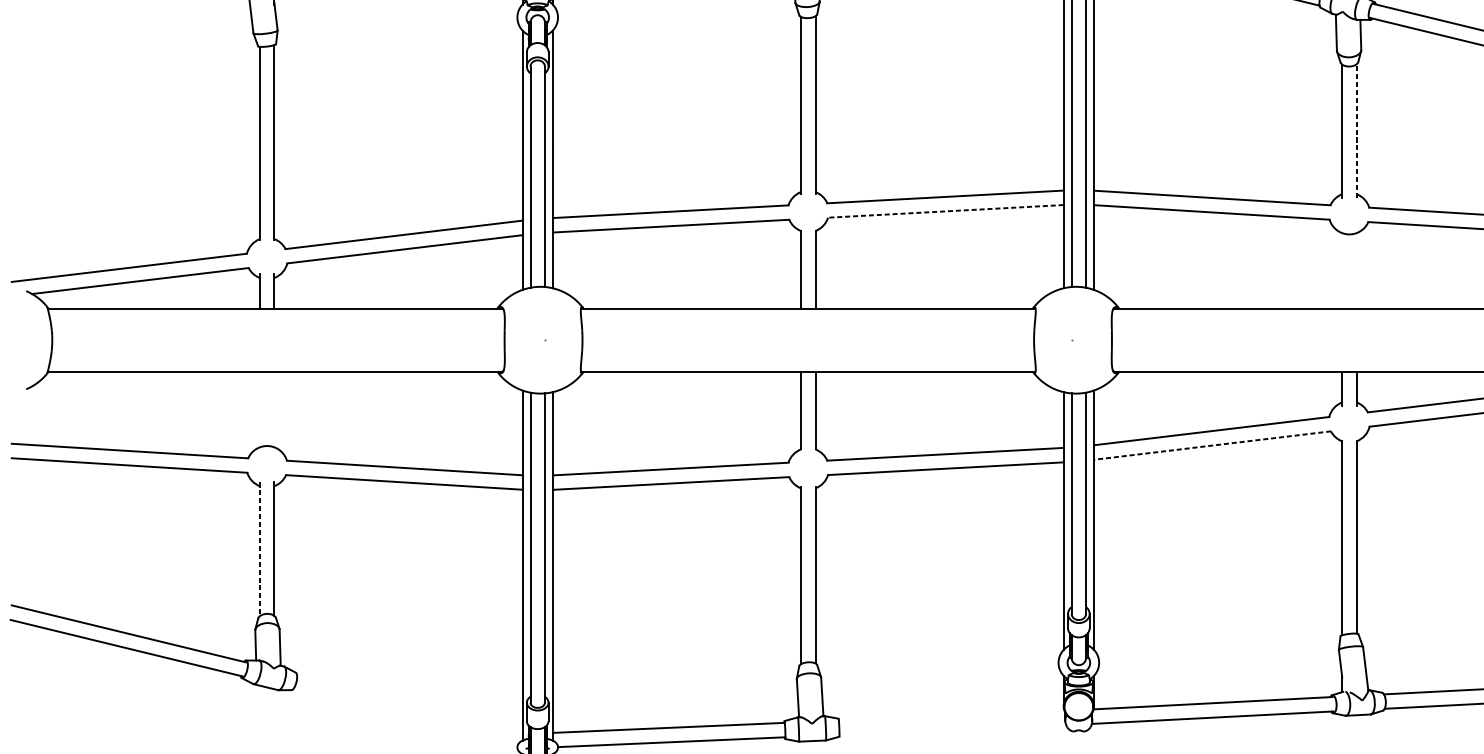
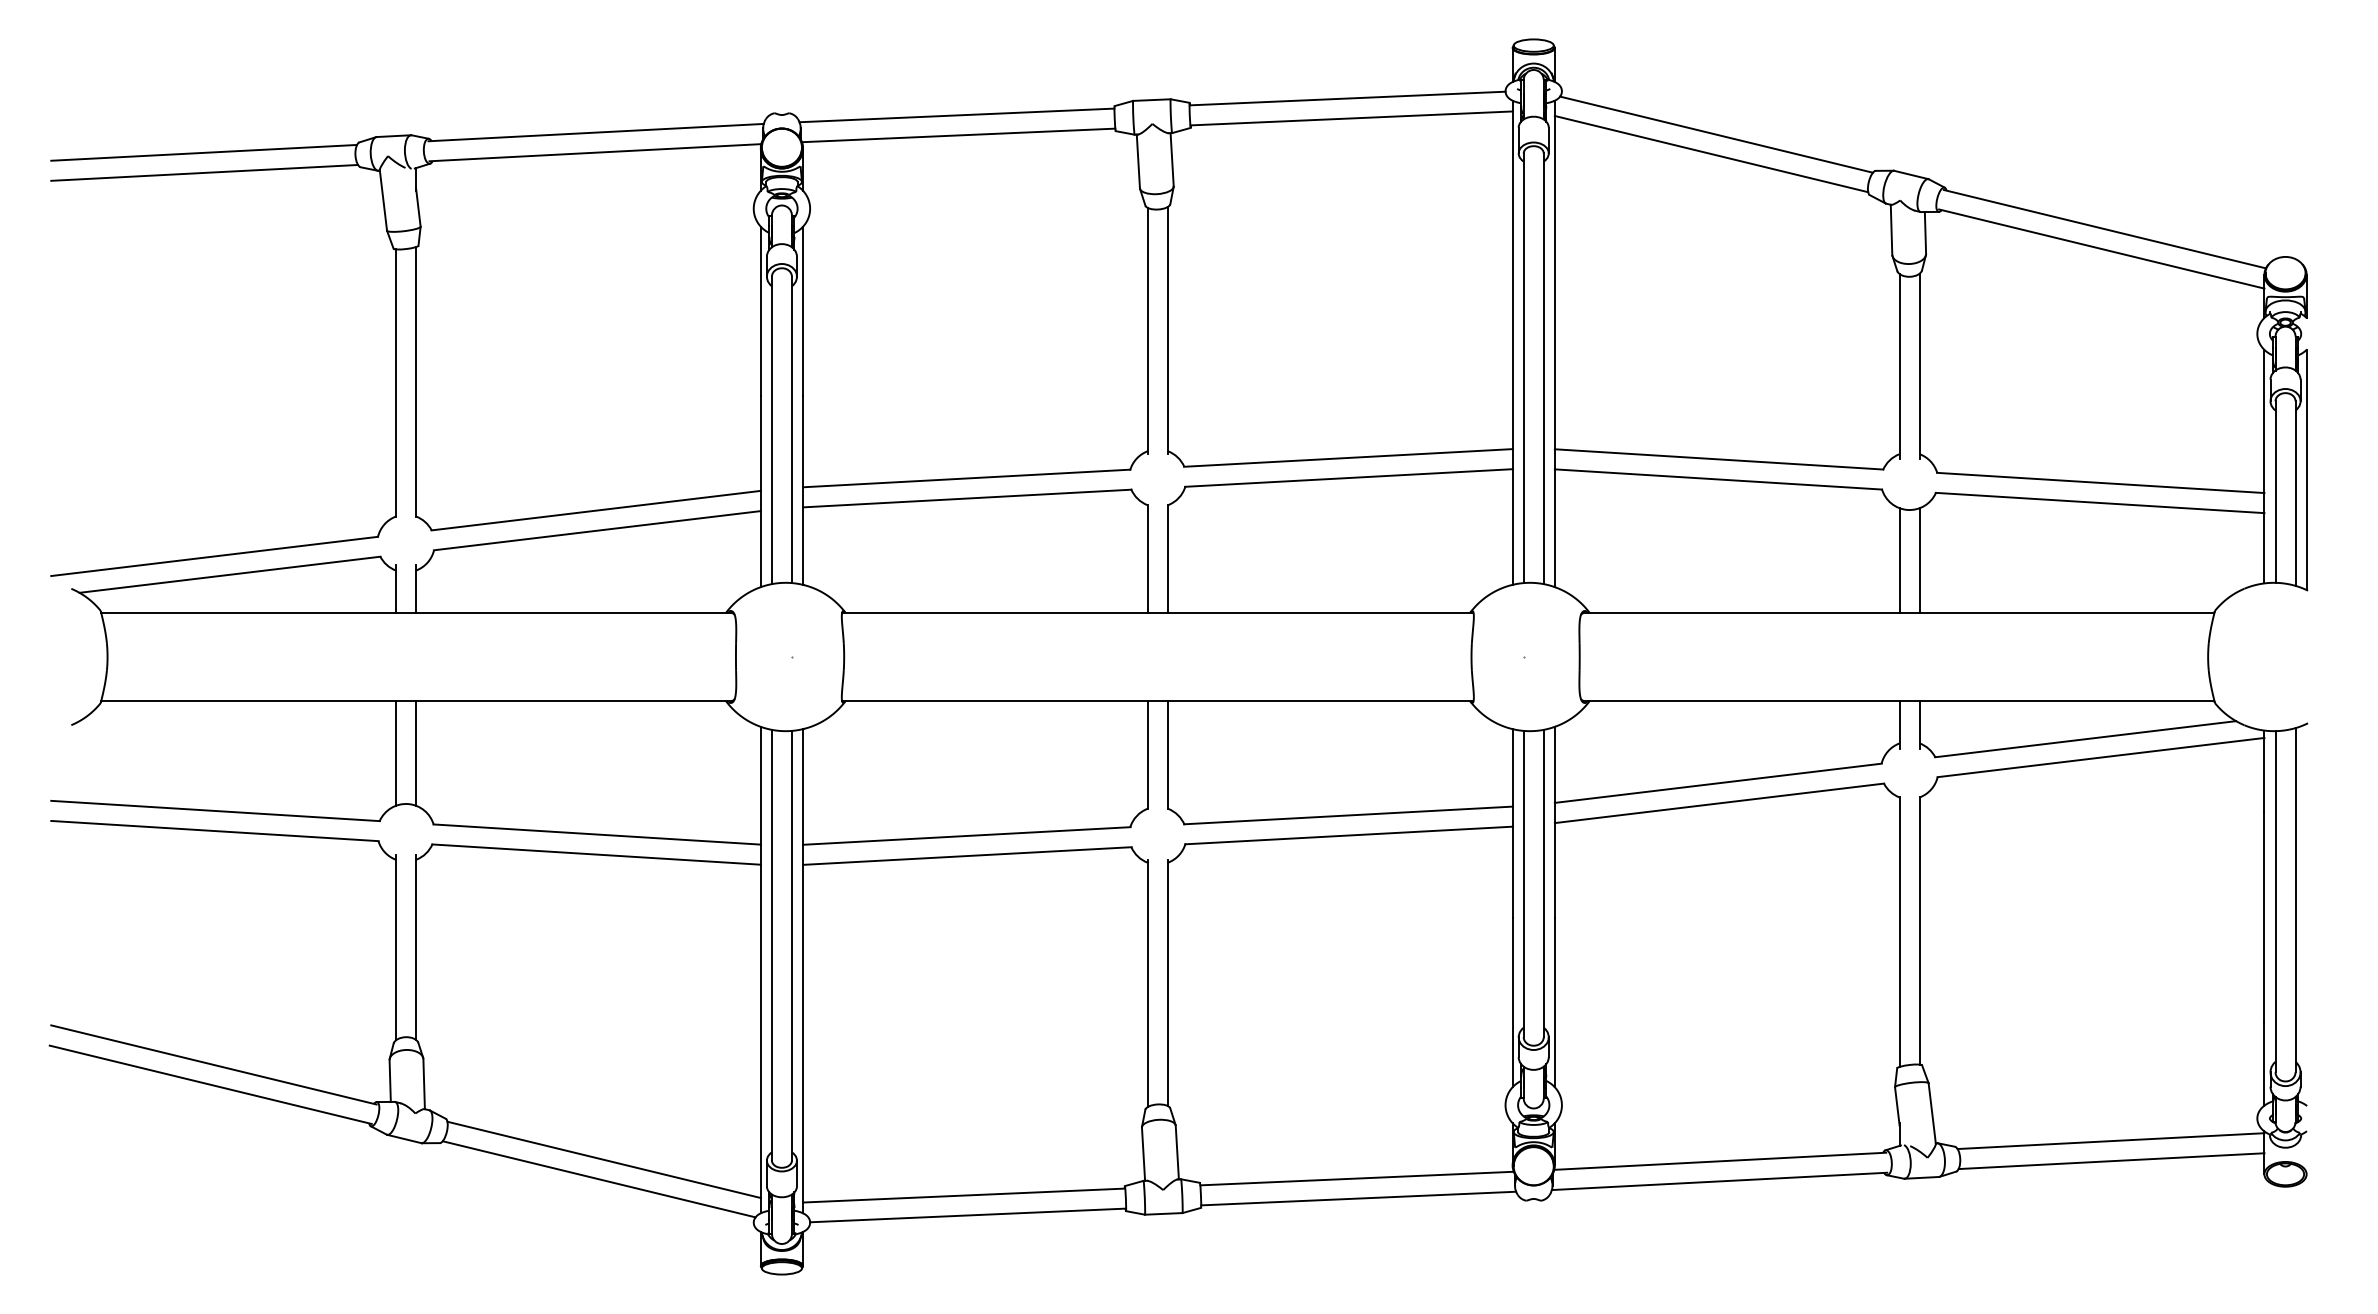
line: (1356, 131) -> (1919, 366), dashed -> solid
line: (945, 211) -> (1348, 478), dashed -> solid
line: (1342, 270) -> (1899, 560), added
line: (1356, 270) -> (1919, 560), added
line: (260, 408) -> (396, 752), added
line: (274, 408) -> (416, 752), added
line: (1212, 445) -> (1719, 803), dashed -> solid
line: (260, 549) -> (396, 947), dashed -> solid
line: (409, 701) -> (603, 1159), added
line: (951, 715) -> (1356, 1178), added
line: (405, 716) -> (598, 1179), added
line: (952, 729) -> (1358, 1198), added

